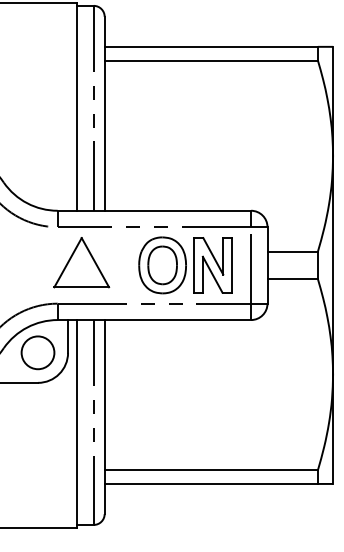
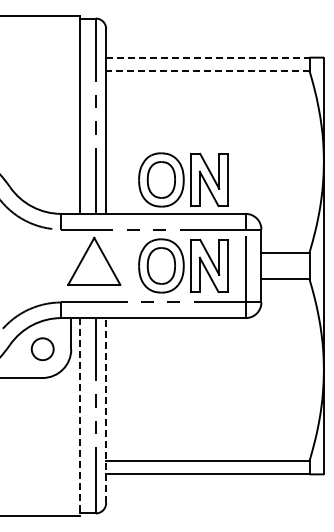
line: (210, 46) -> (207, 57), solid -> dashed
line: (210, 60) -> (207, 70), solid -> dashed
part: (185, 174) -> (183, 179), added
part: (81, 261) -> (94, 260), moved
circle: (37, 351) -> (42, 348), size x0.7
line: (105, 416) -> (106, 410), solid -> dashed
line: (77, 424) -> (80, 417), solid -> dashed

